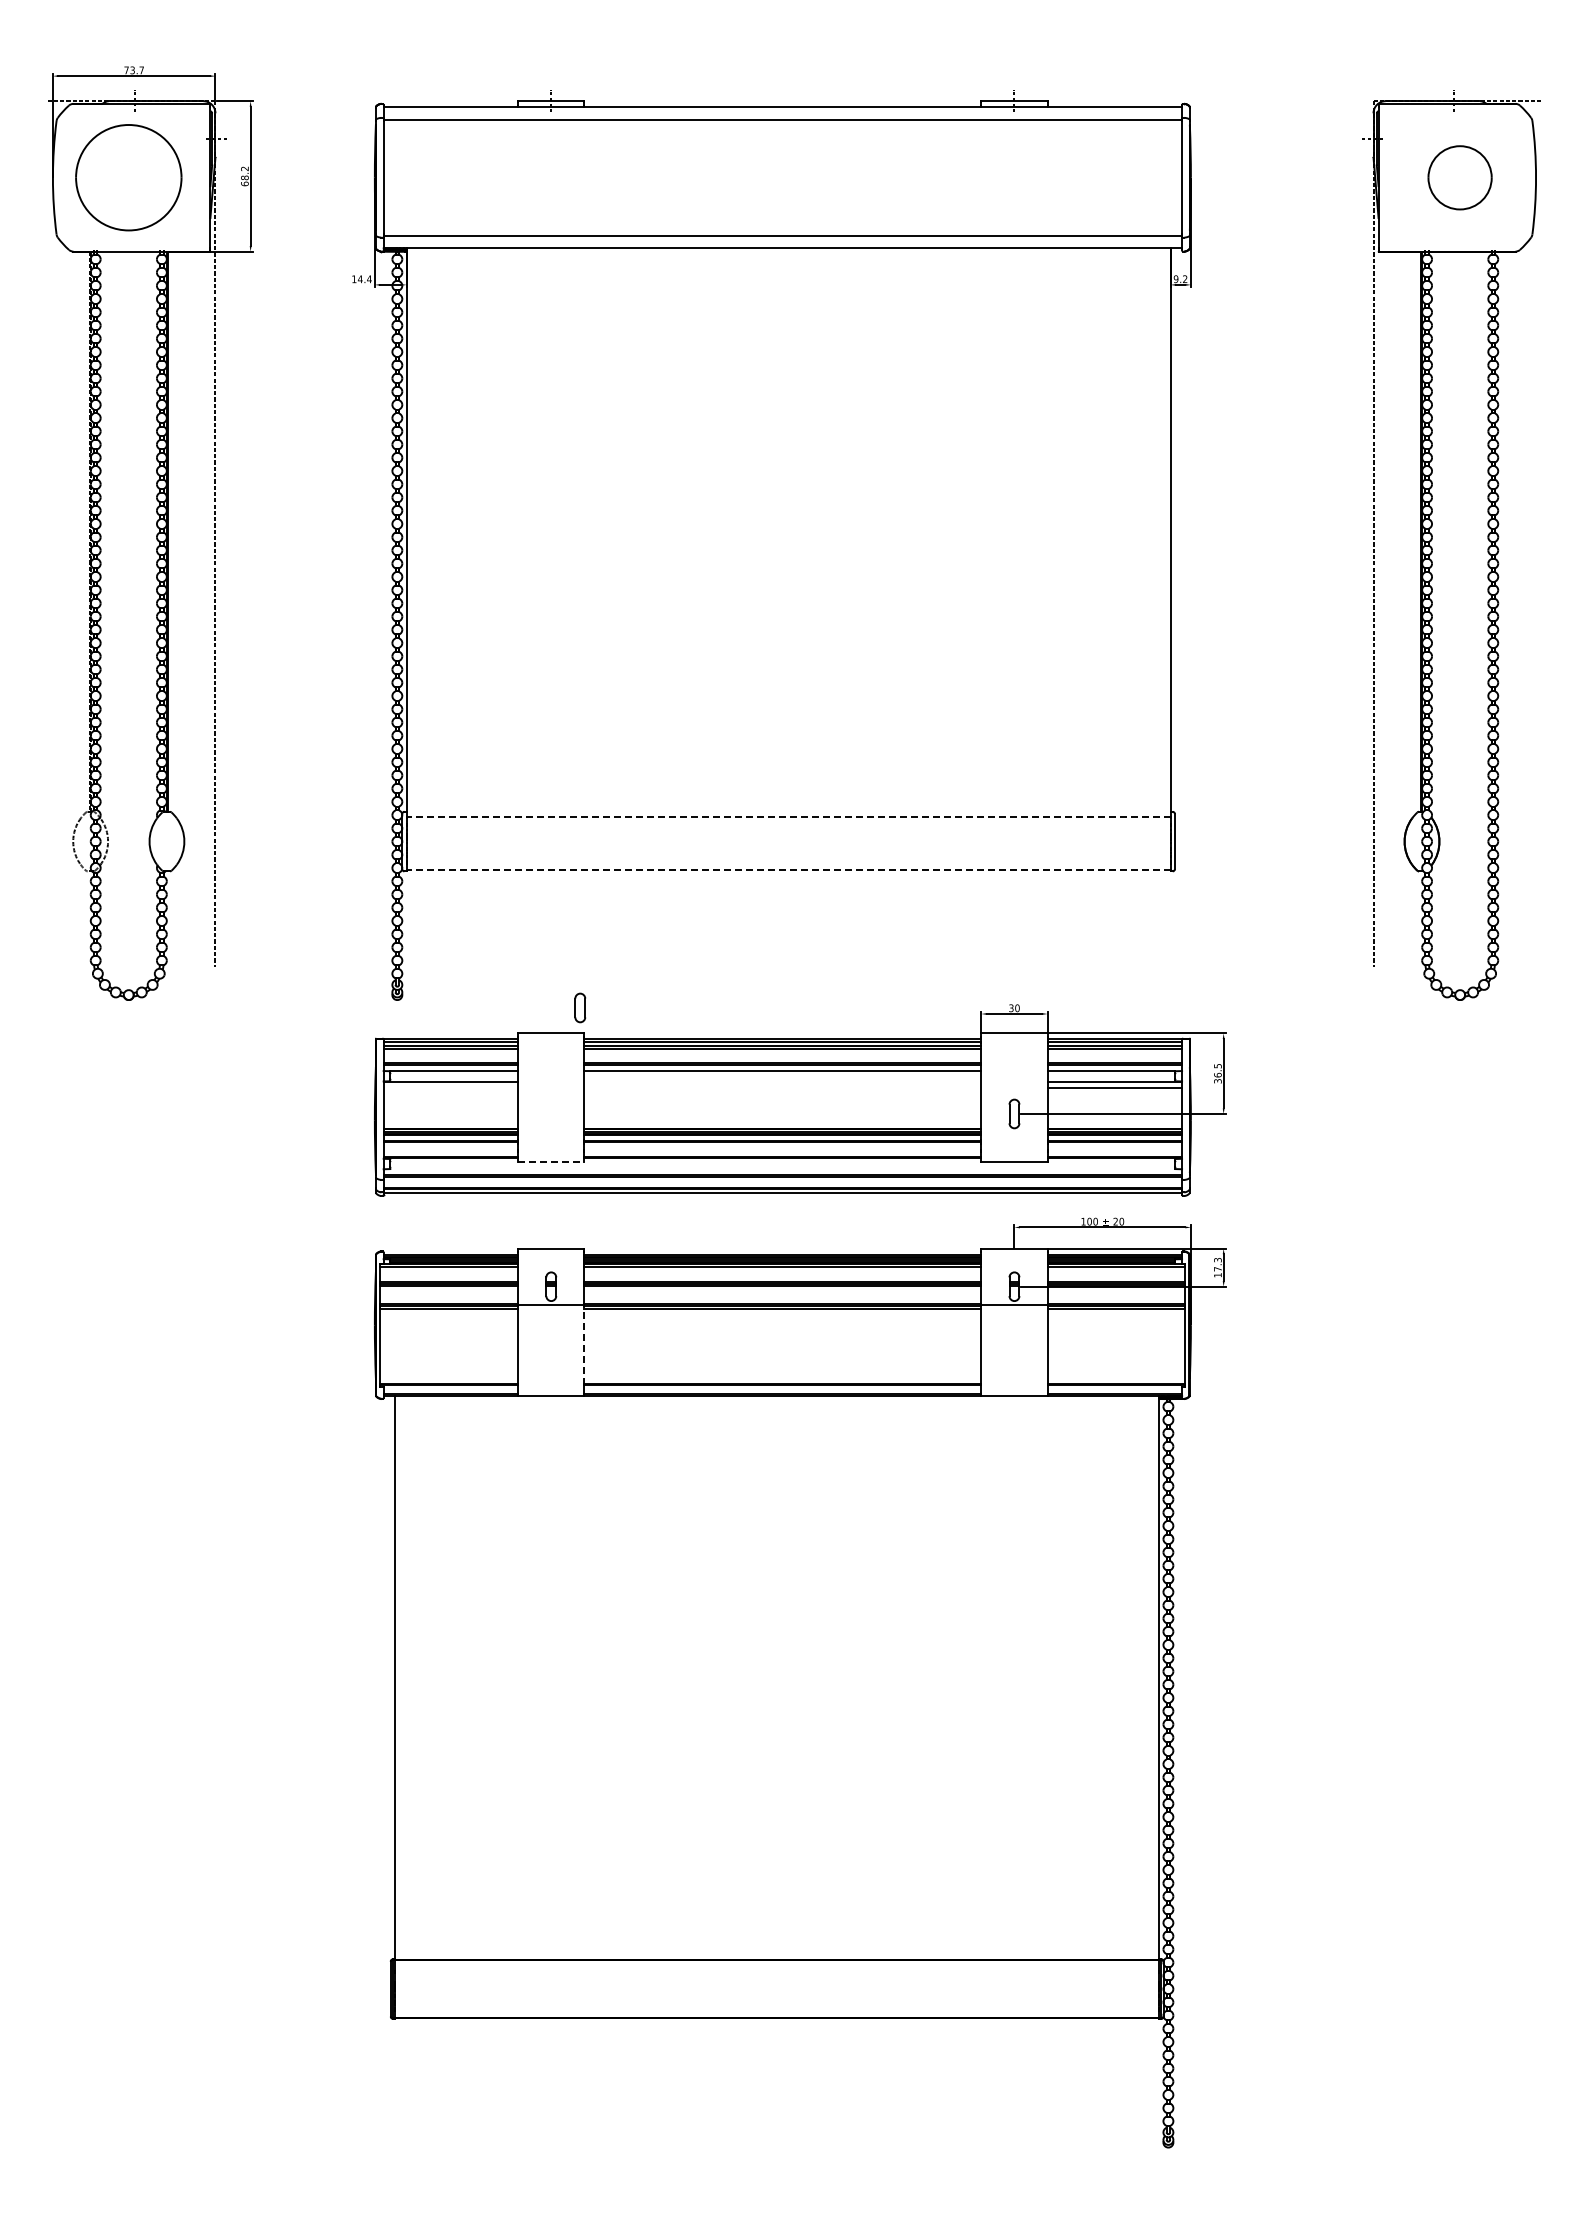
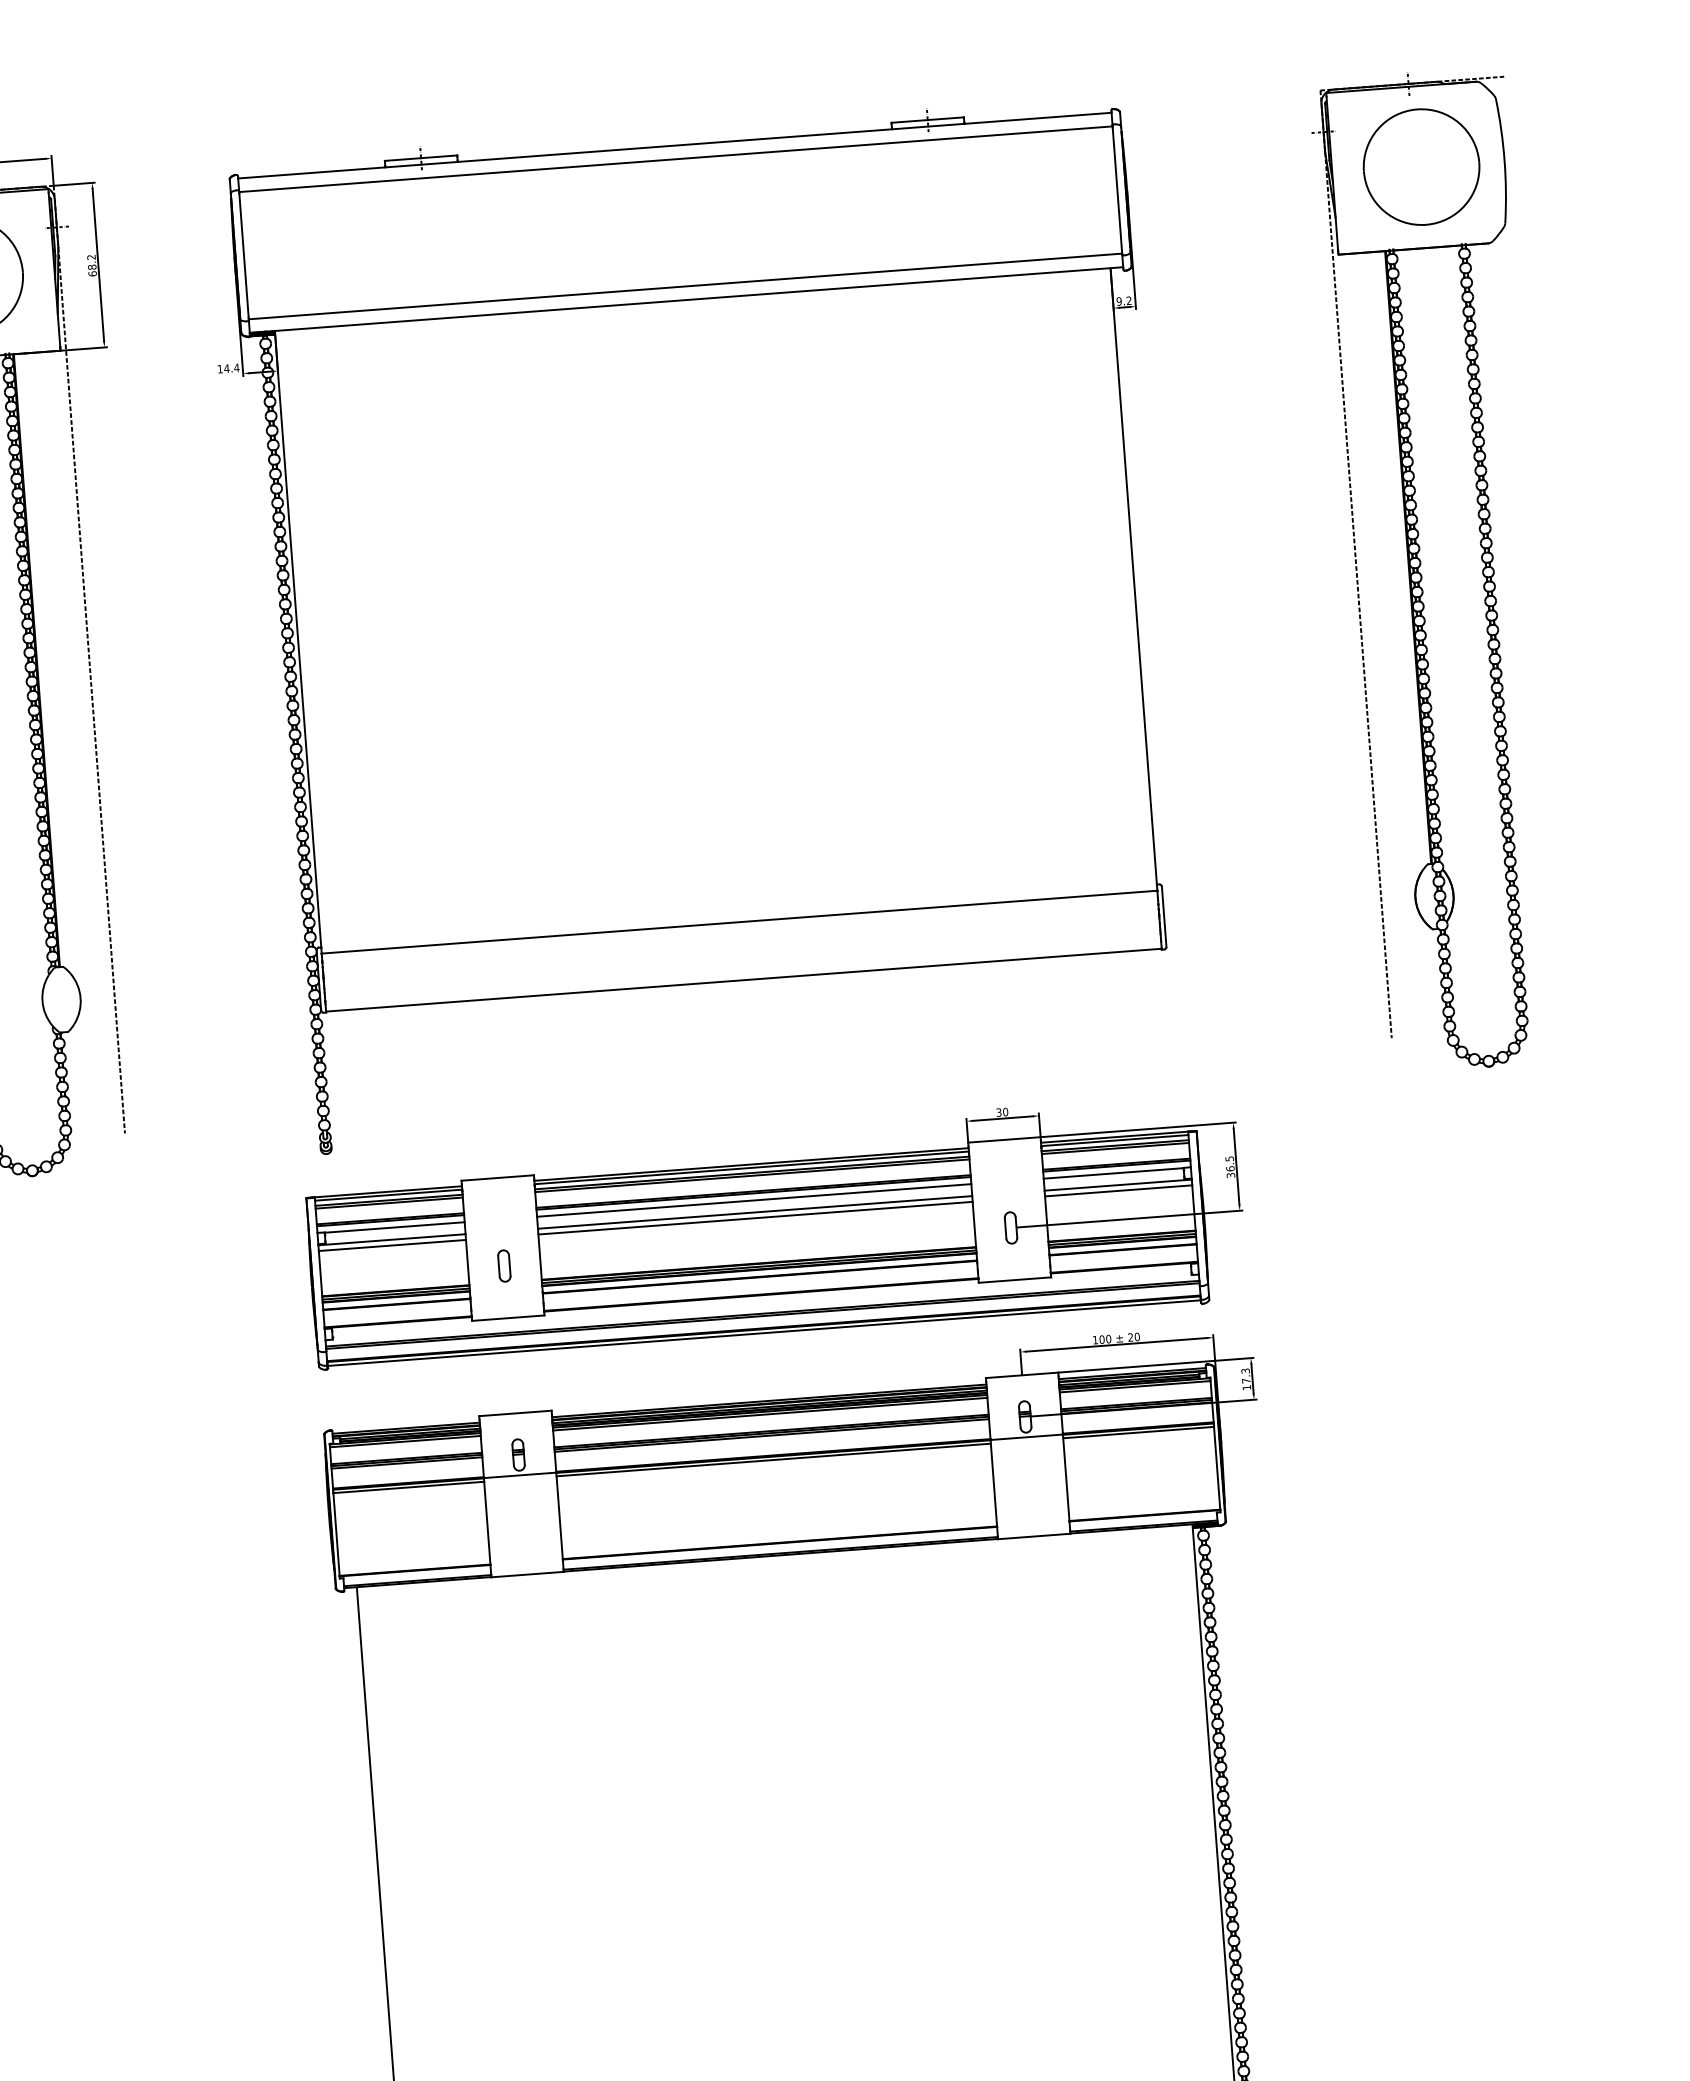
part: (1459, 177) -> (1420, 166), size x1.67
line: (788, 817) -> (739, 922), dashed -> solid
line: (788, 870) -> (743, 980), dashed -> solid
part: (580, 1007) -> (504, 1265), moved
line: (782, 1082) -> (754, 1212), added
line: (450, 1087) -> (391, 1245), added
line: (782, 1087) -> (755, 1218), added
line: (551, 1161) -> (508, 1318), dashed -> solid
line: (584, 1345) -> (559, 1516), dashed -> solid

